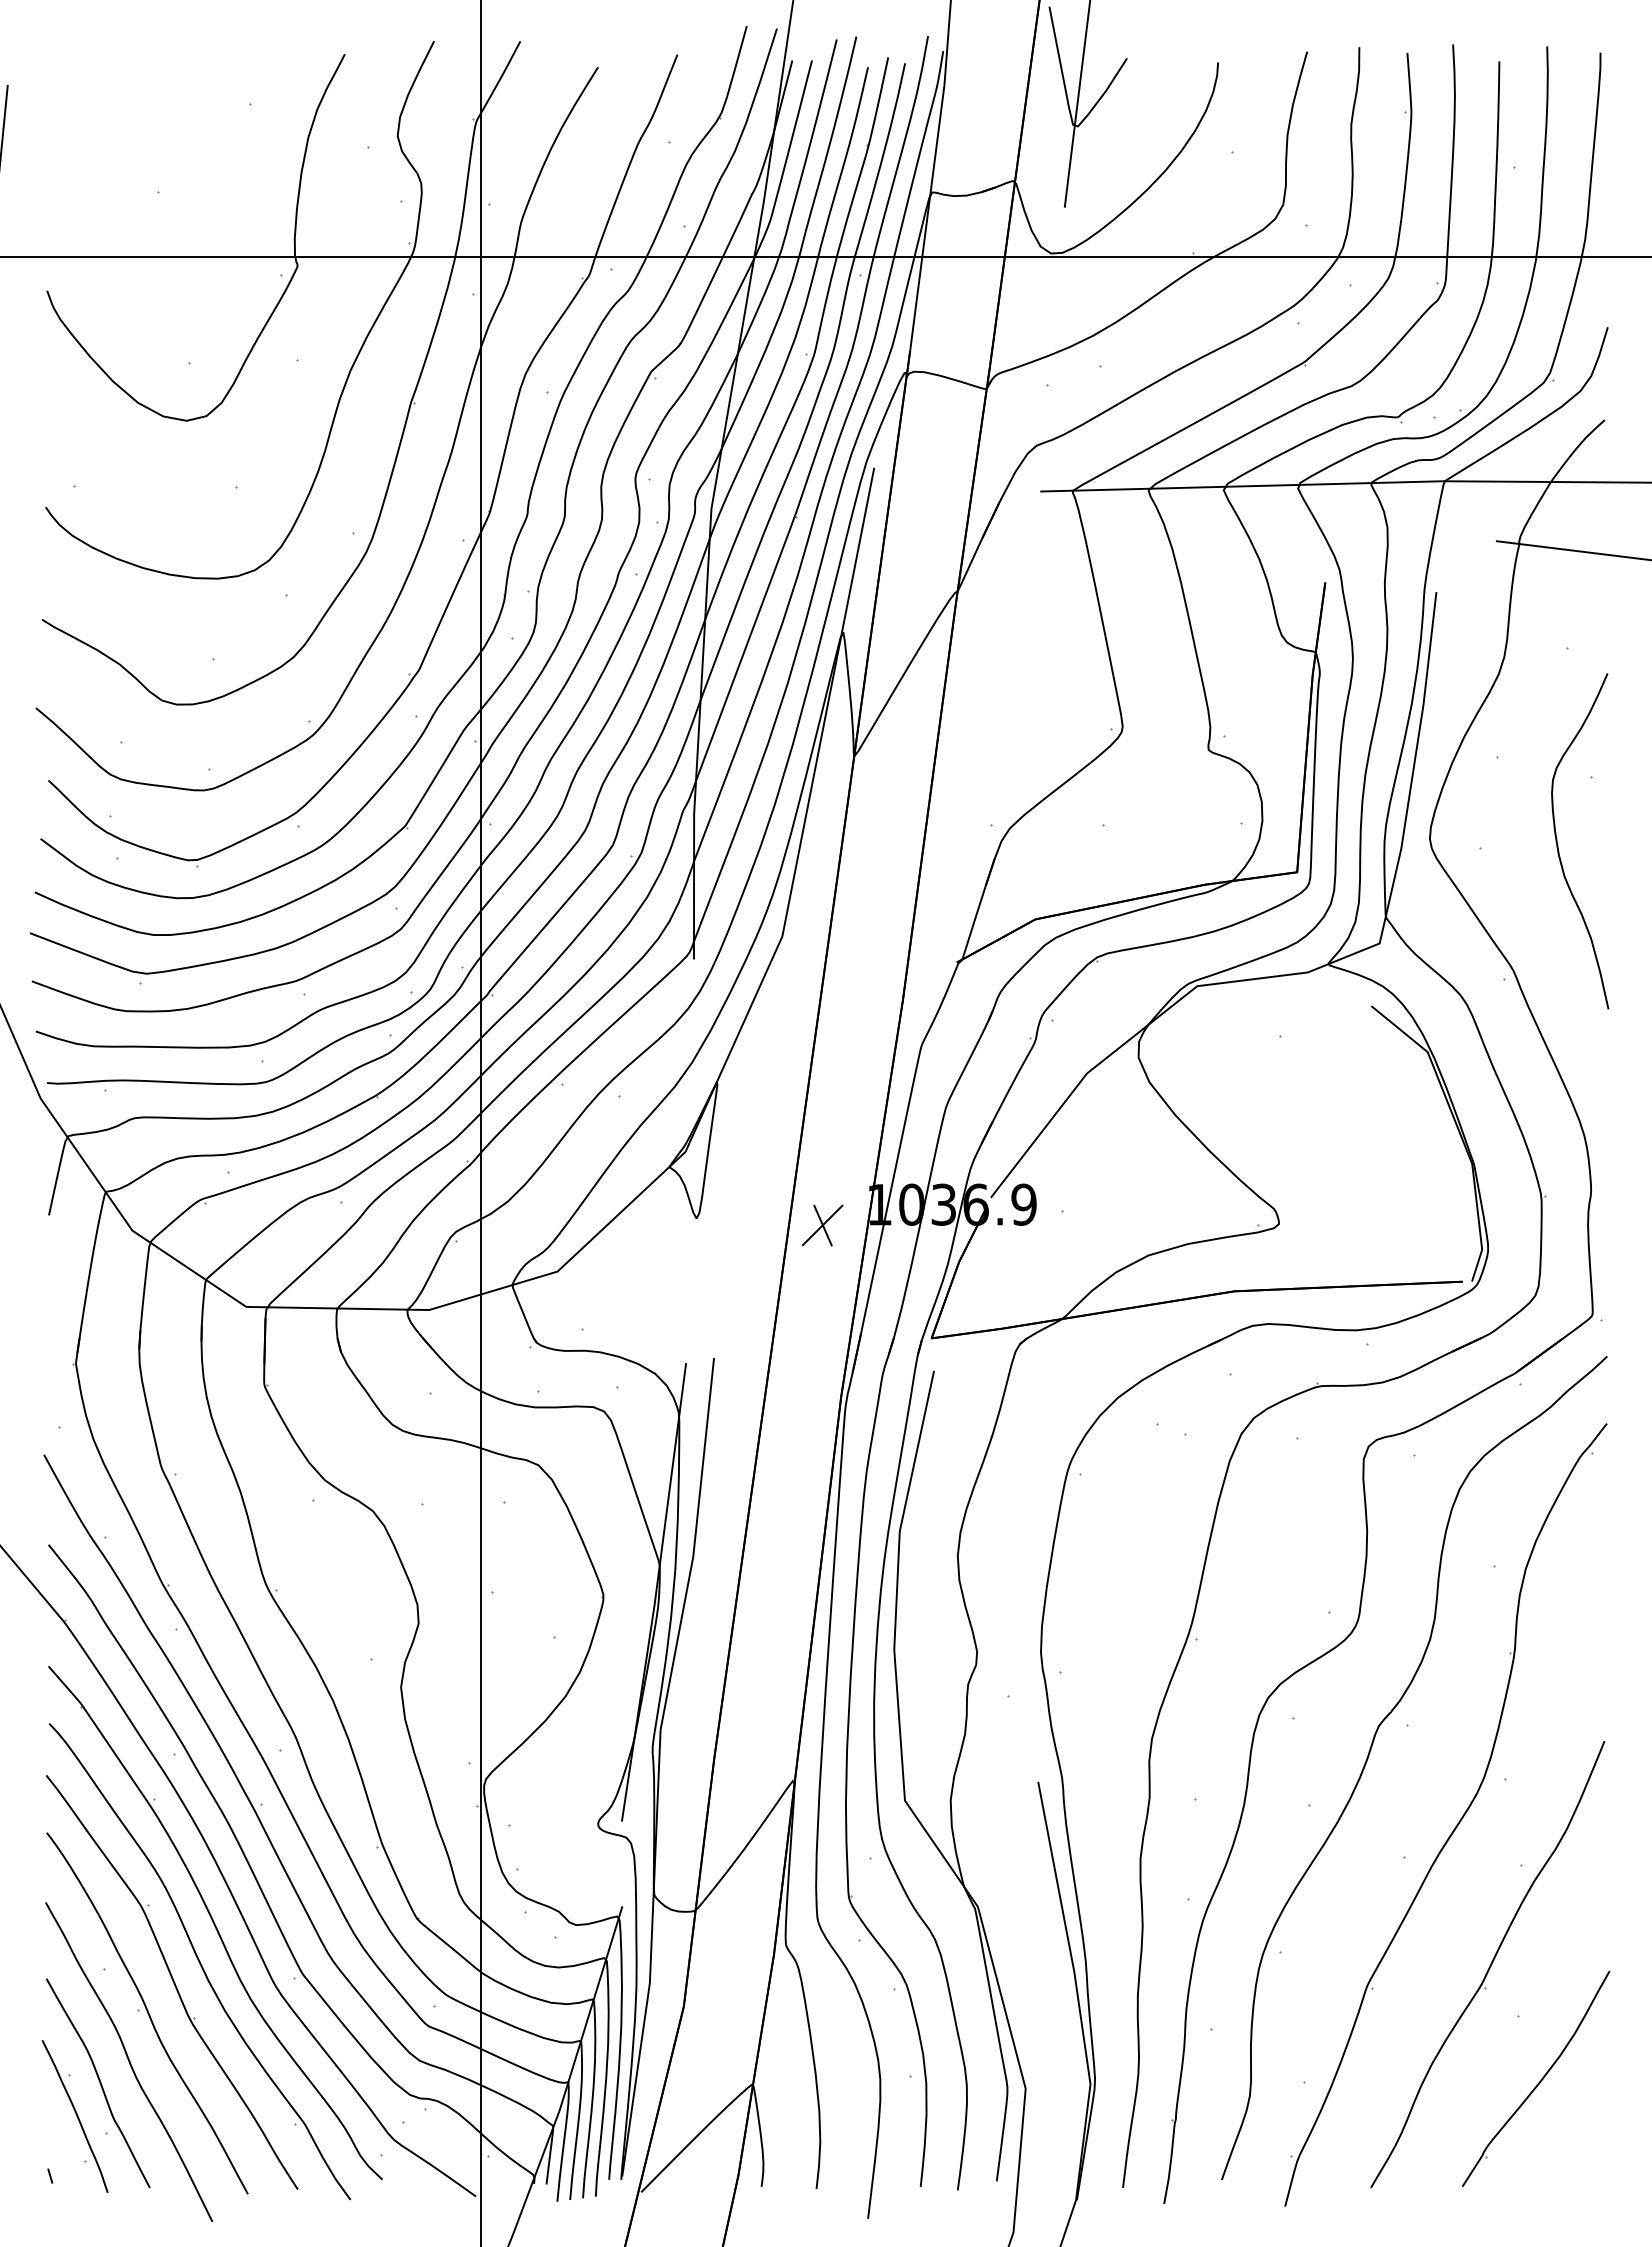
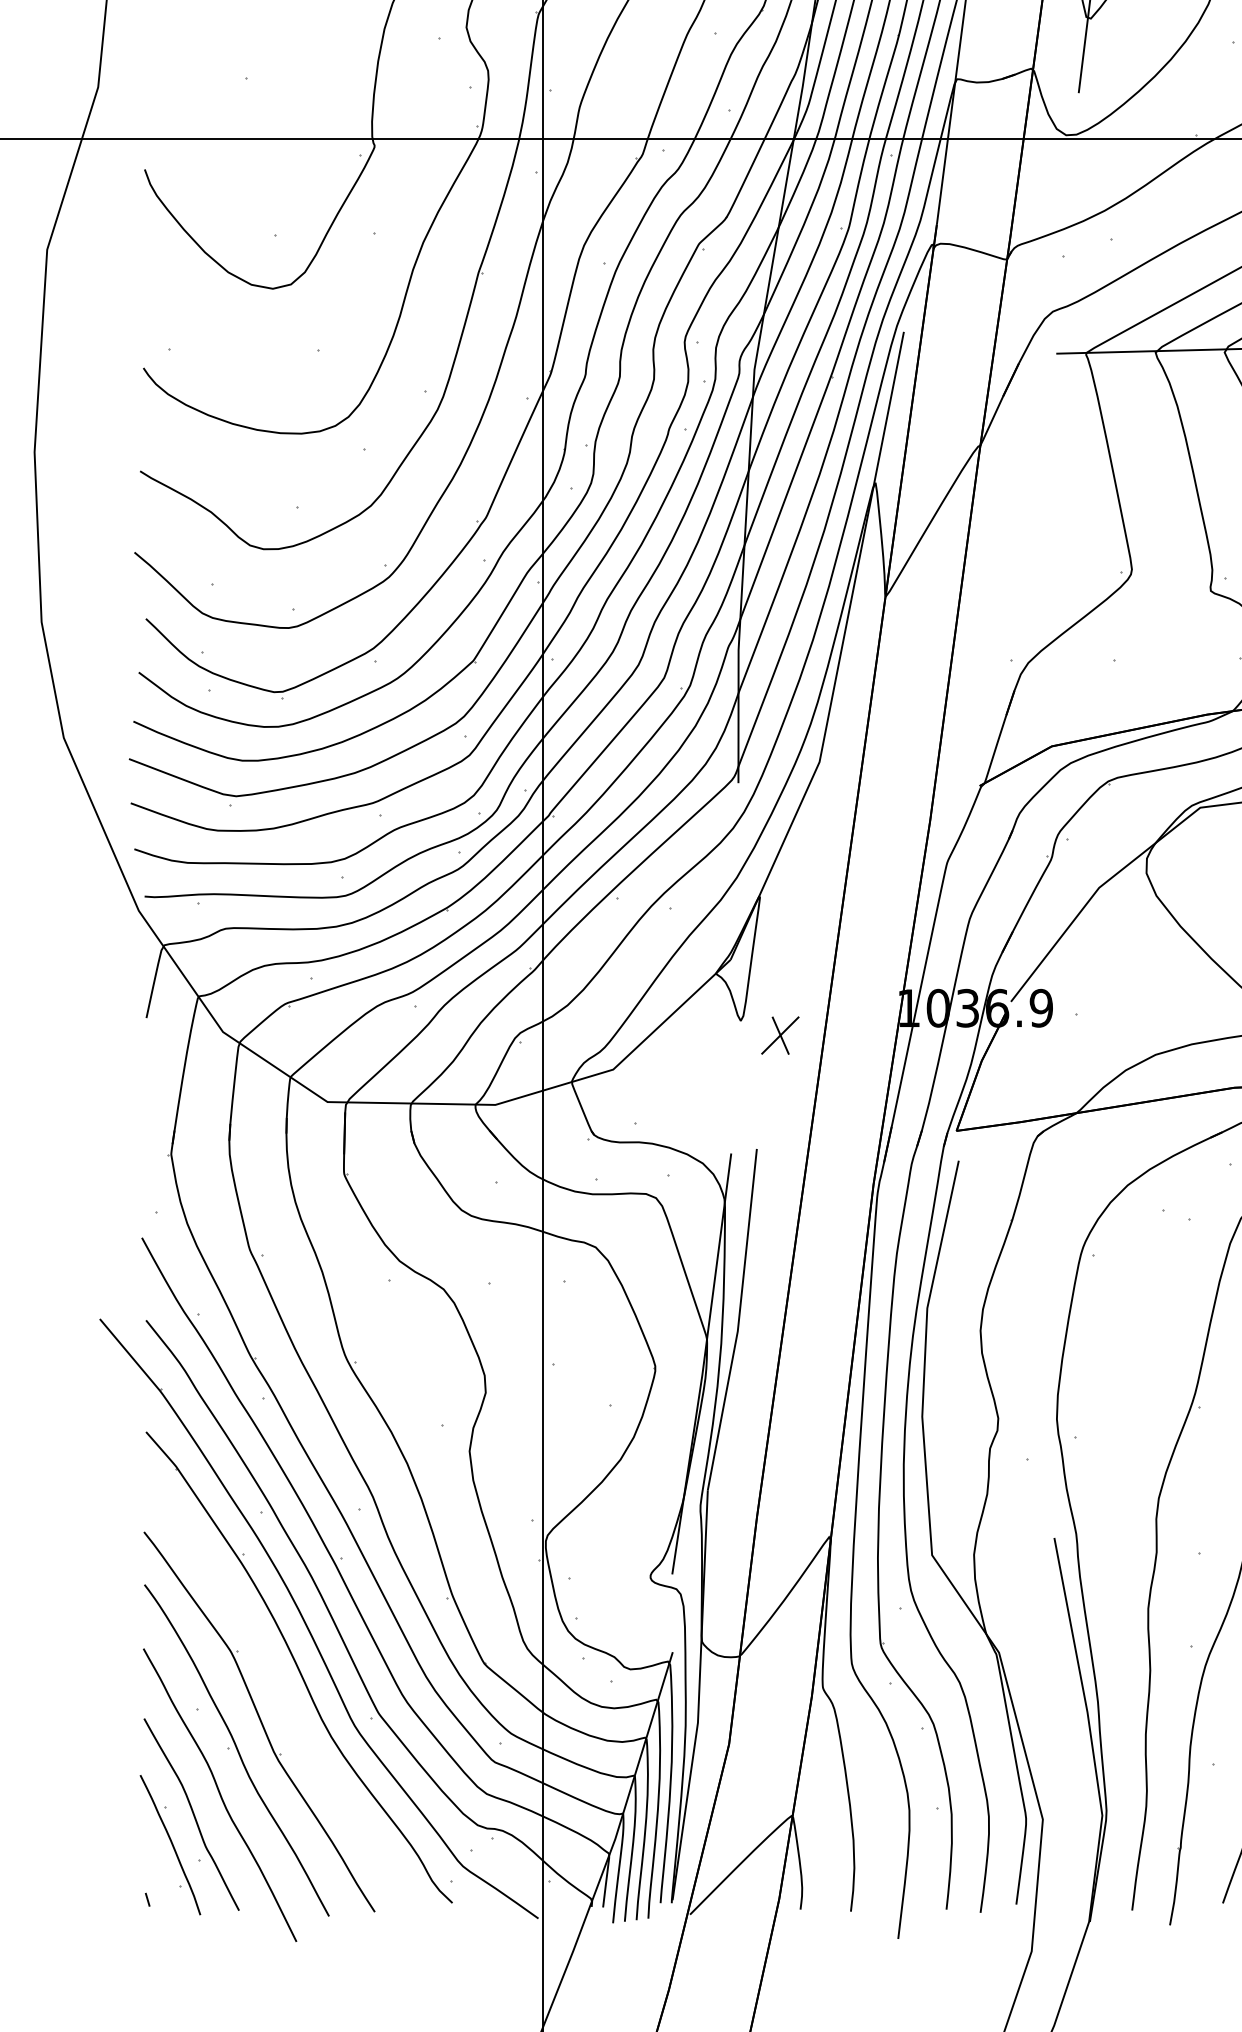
part: (822, 1225) -> (780, 1035), moved
part: (200, 1961) -> (285, 1702), removed

